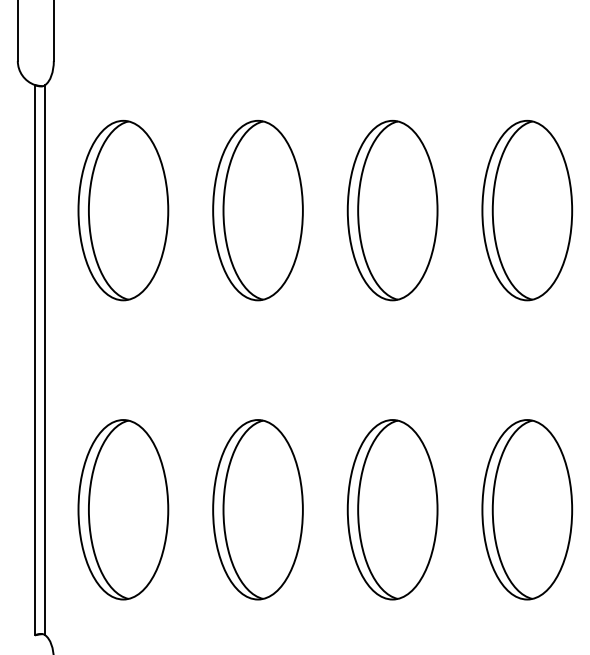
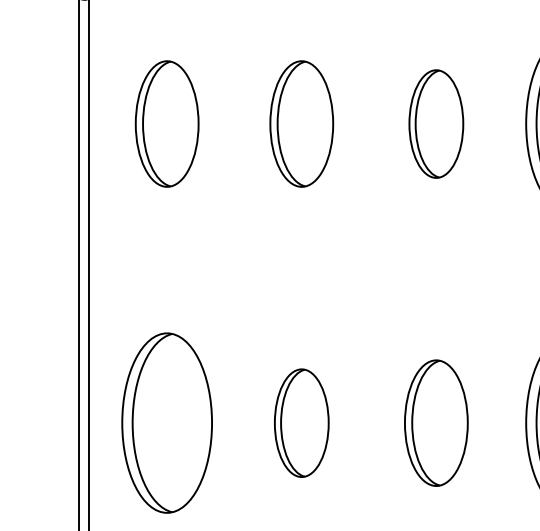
part: (123, 210) -> (167, 123), size x0.7
part: (257, 210) -> (301, 123), size x0.7
part: (392, 210) -> (436, 123), size x0.6
part: (257, 509) -> (301, 422), size x0.6
part: (392, 509) -> (436, 422), size x0.7

